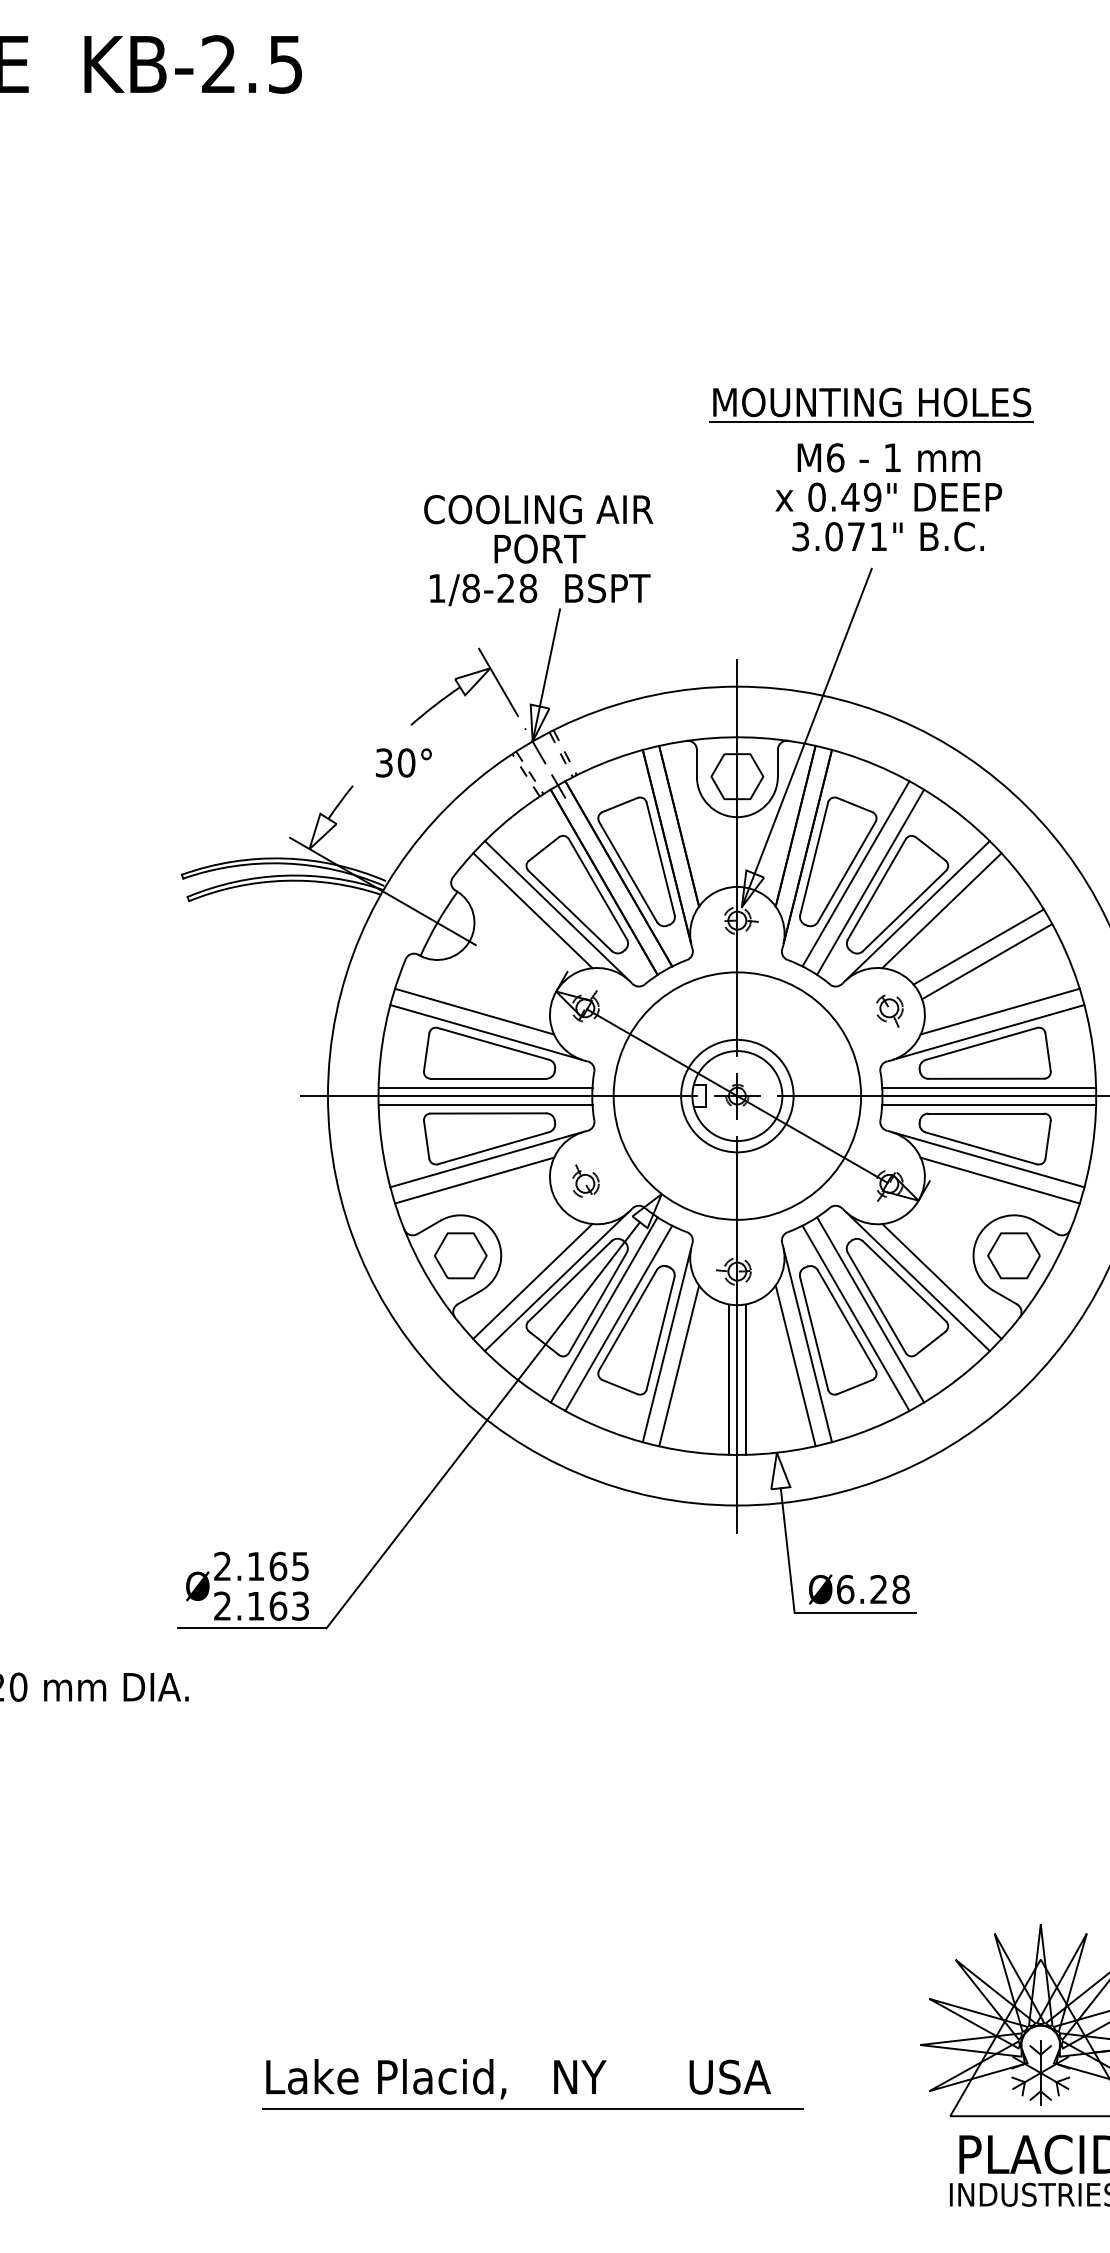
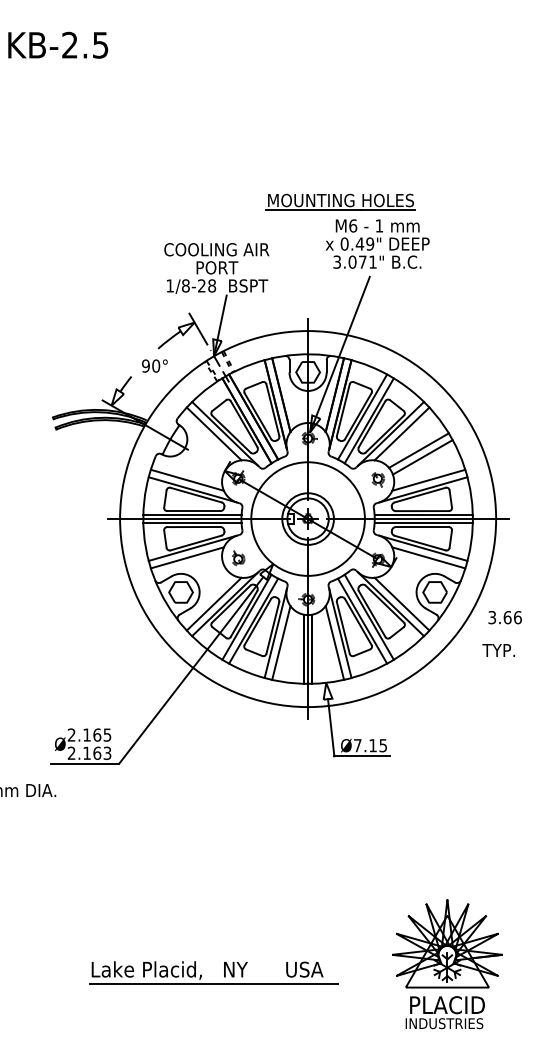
part: (871, 404) -> (340, 201), moved
text: (383, 761) -> (145, 365), 30° -> 90°
text: (873, 1589) -> (370, 745), Ø6.28 -> Ø7.15

